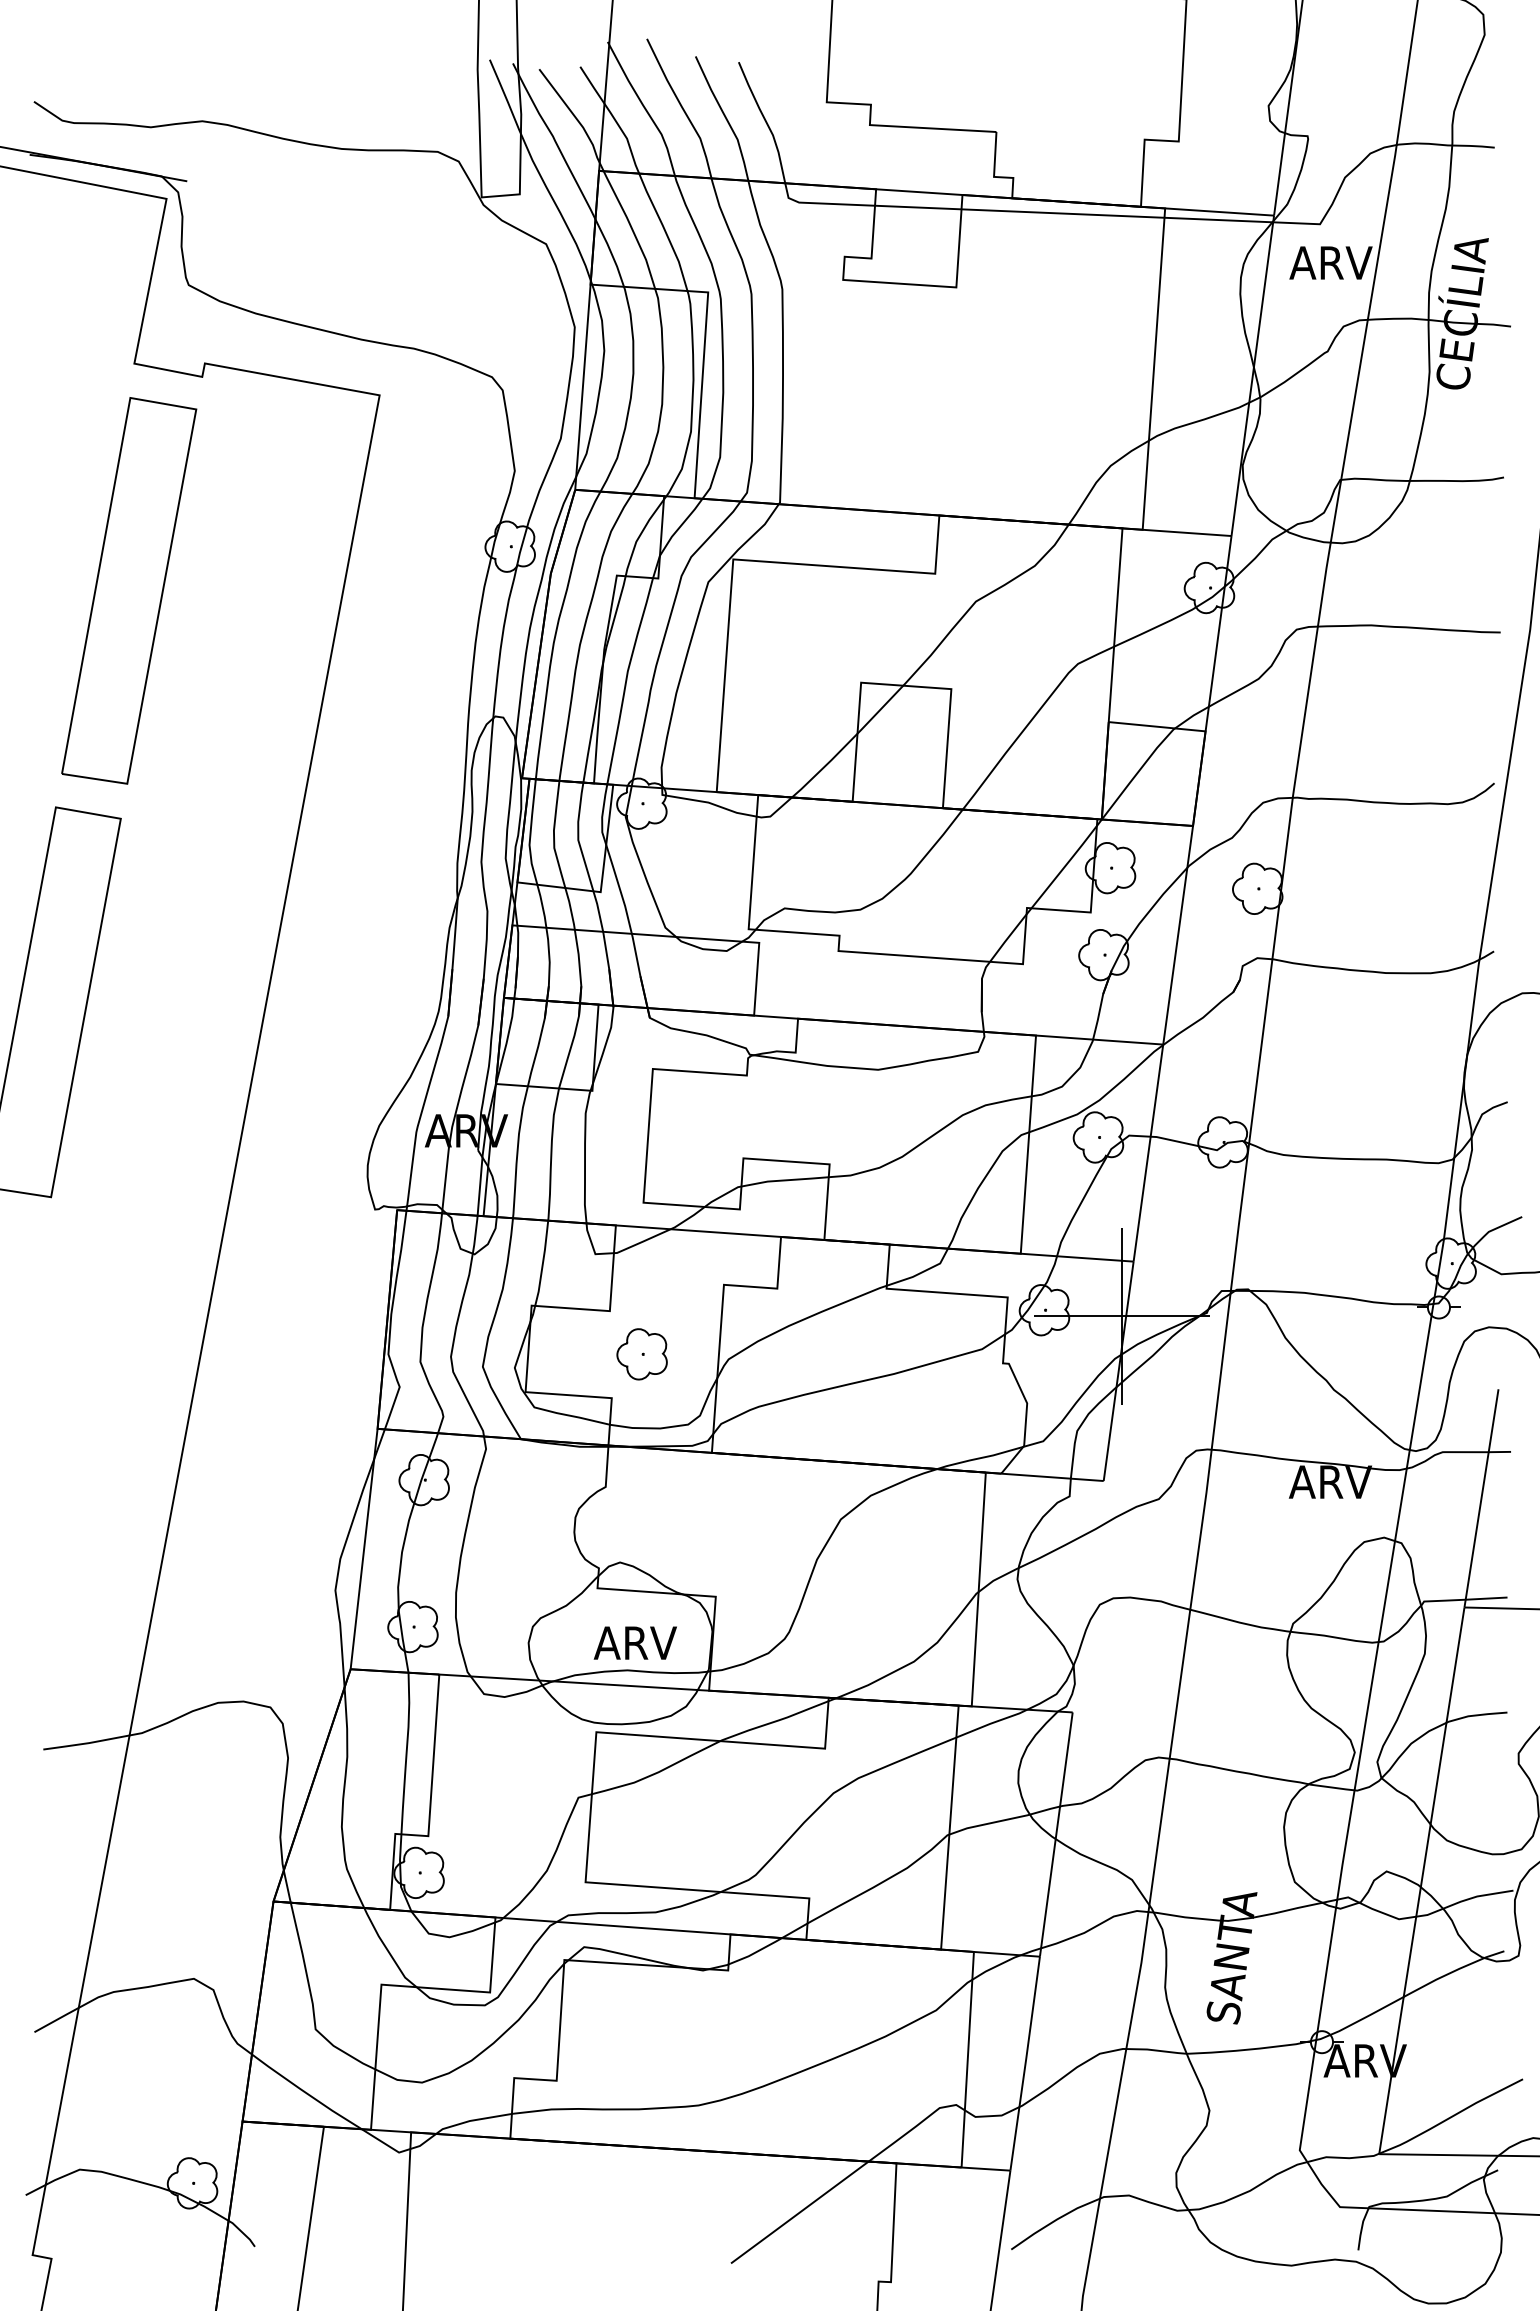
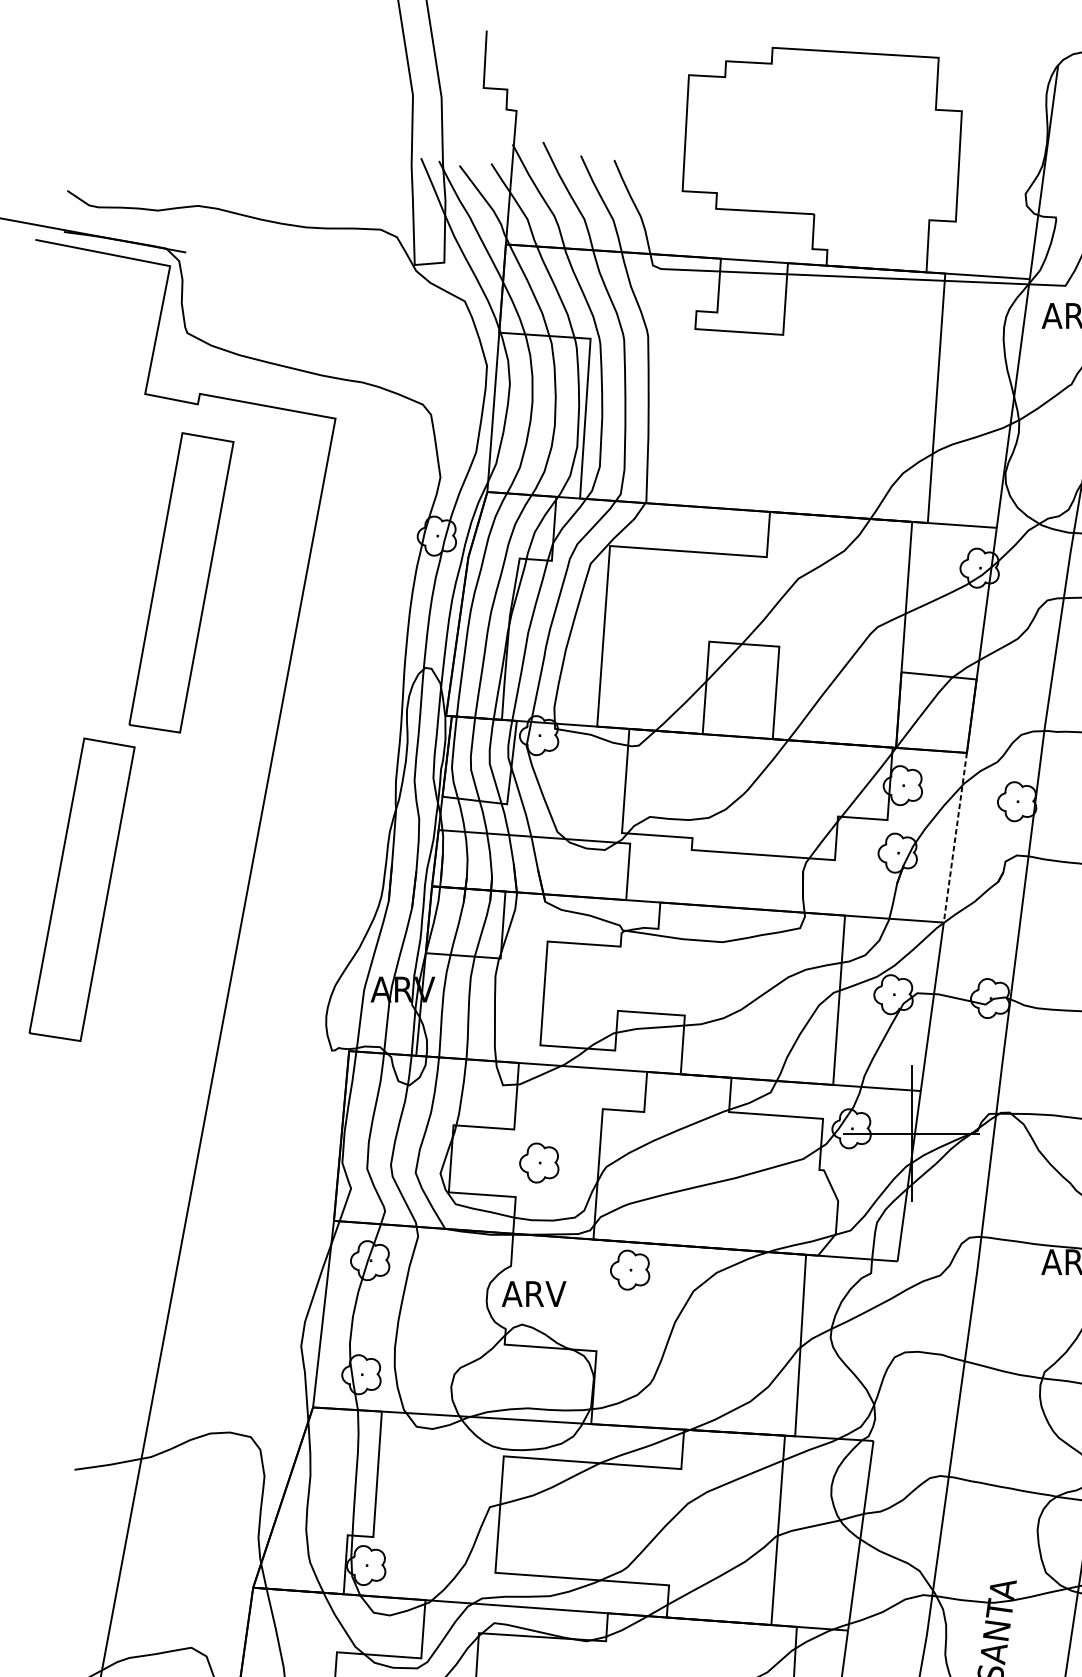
part: (129, 590) -> (181, 582), moved
line: (1178, 935) -> (955, 837), solid -> dashed
part: (758, 1492) -> (629, 1270), added
text: (634, 1642) -> (533, 1293), moved

